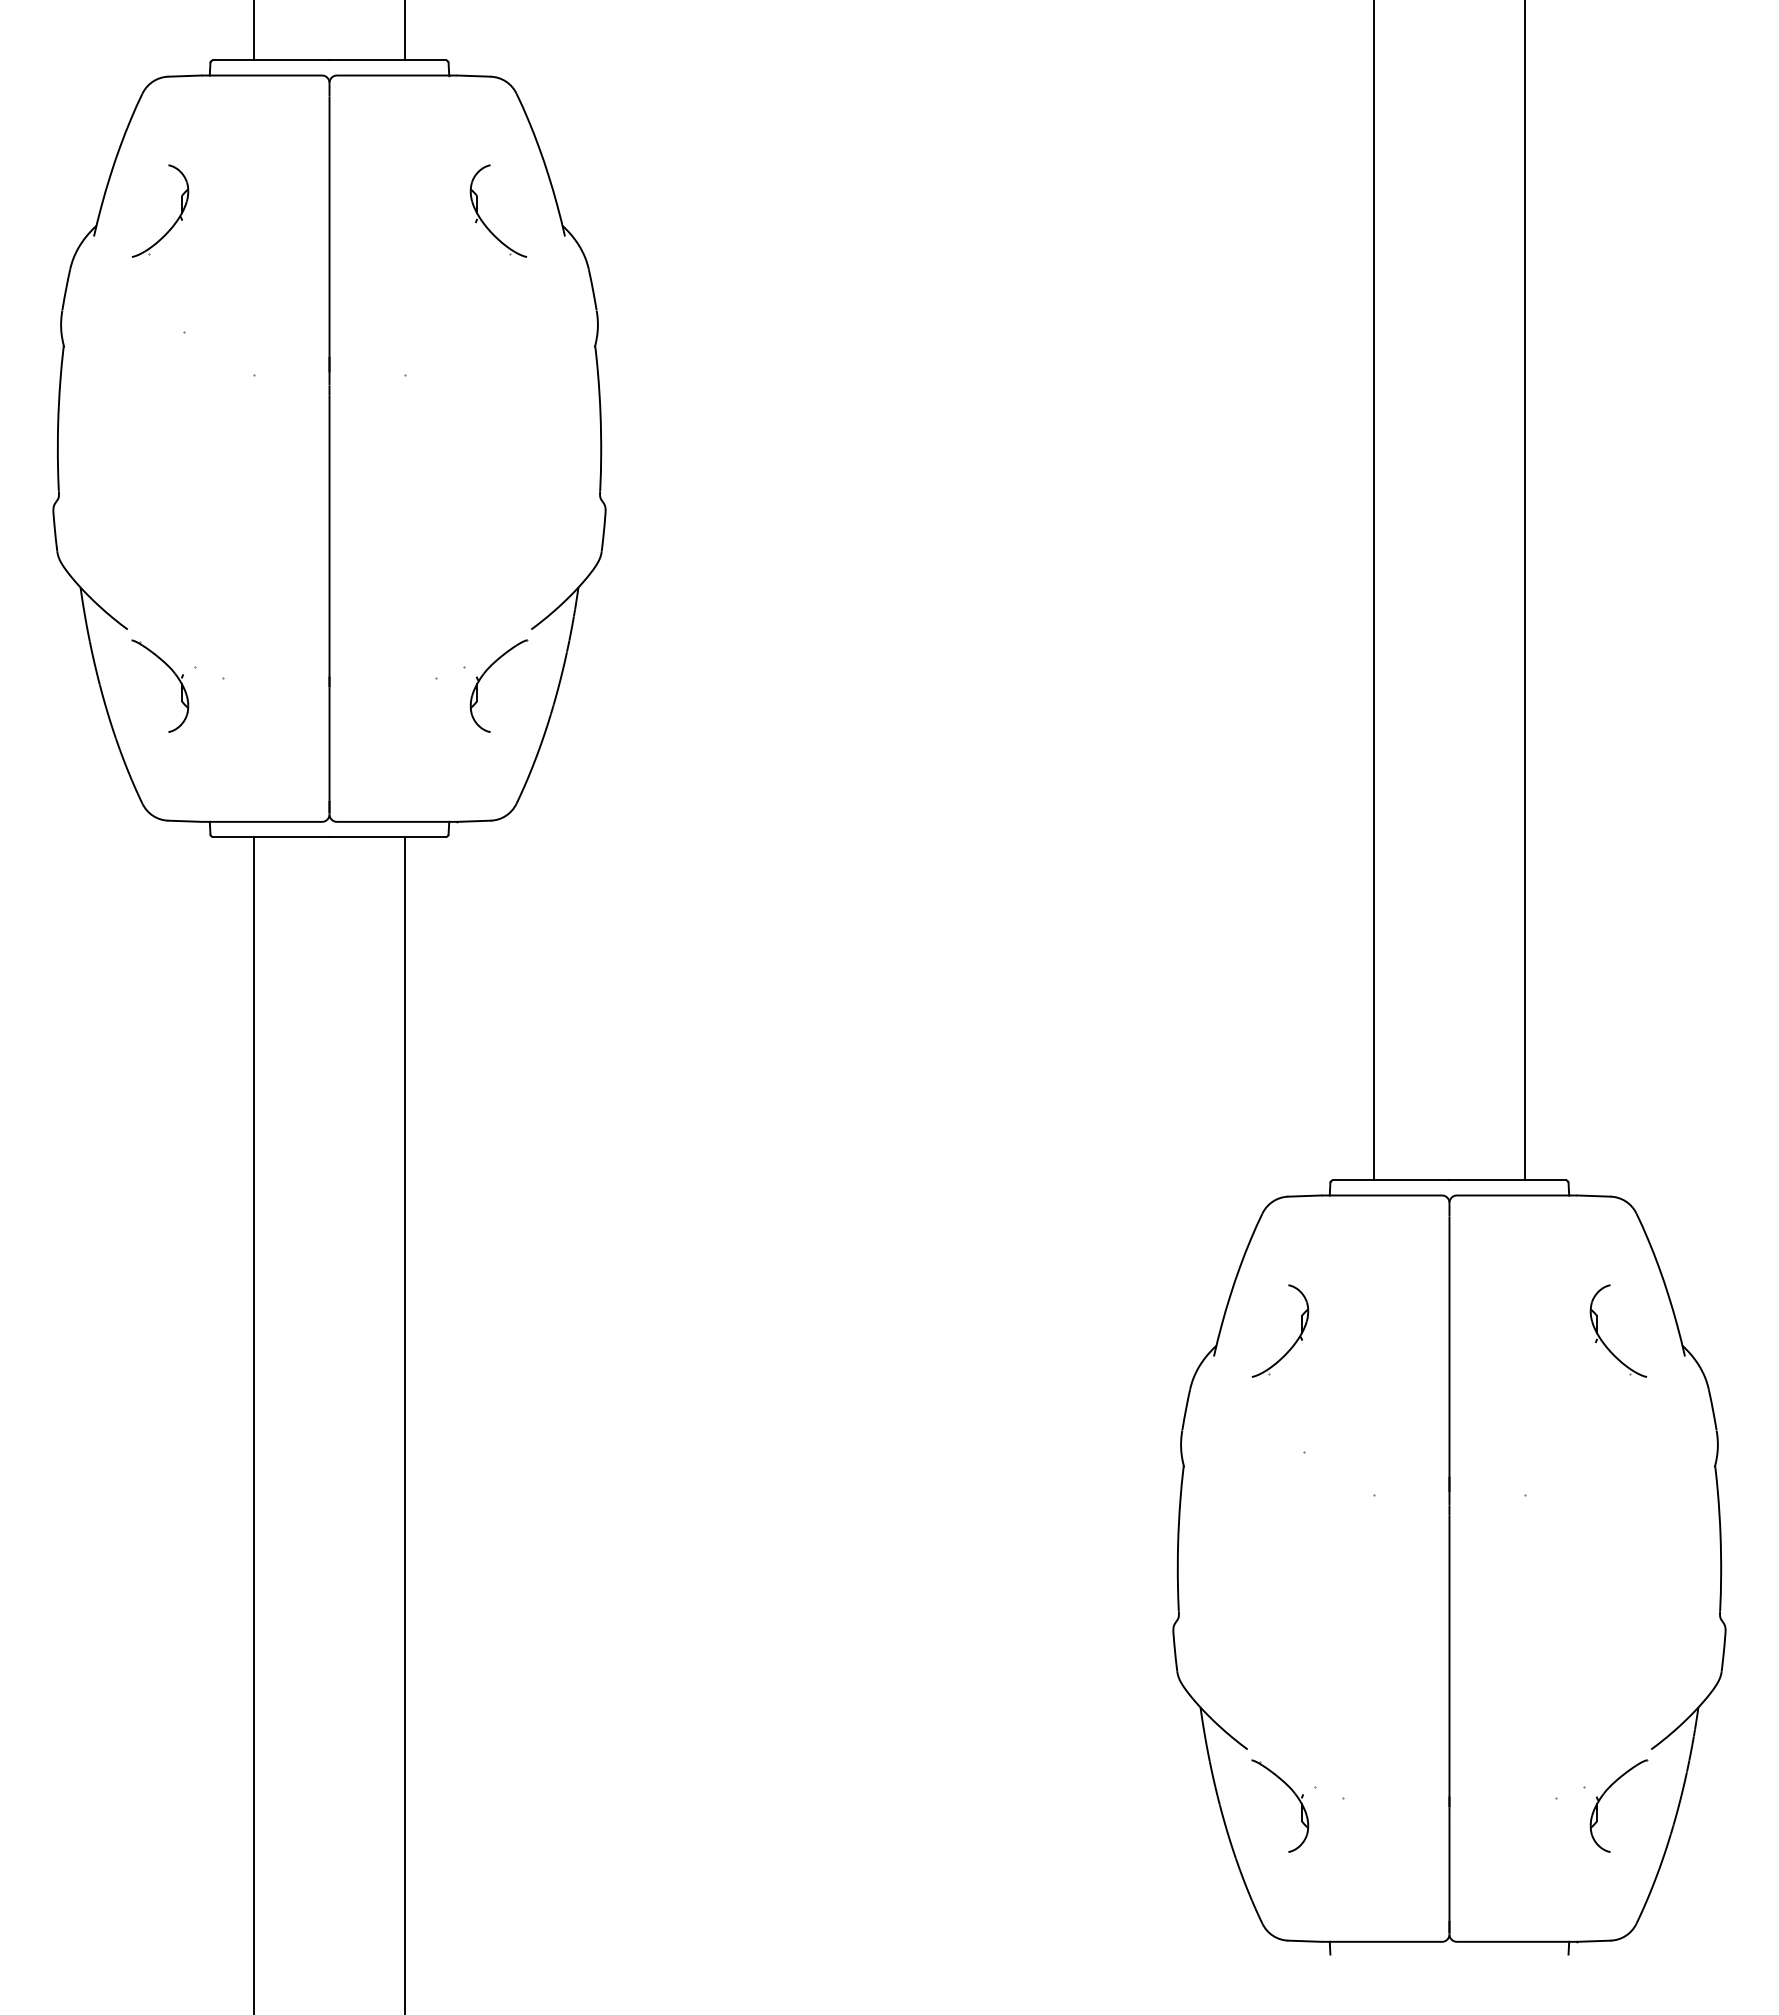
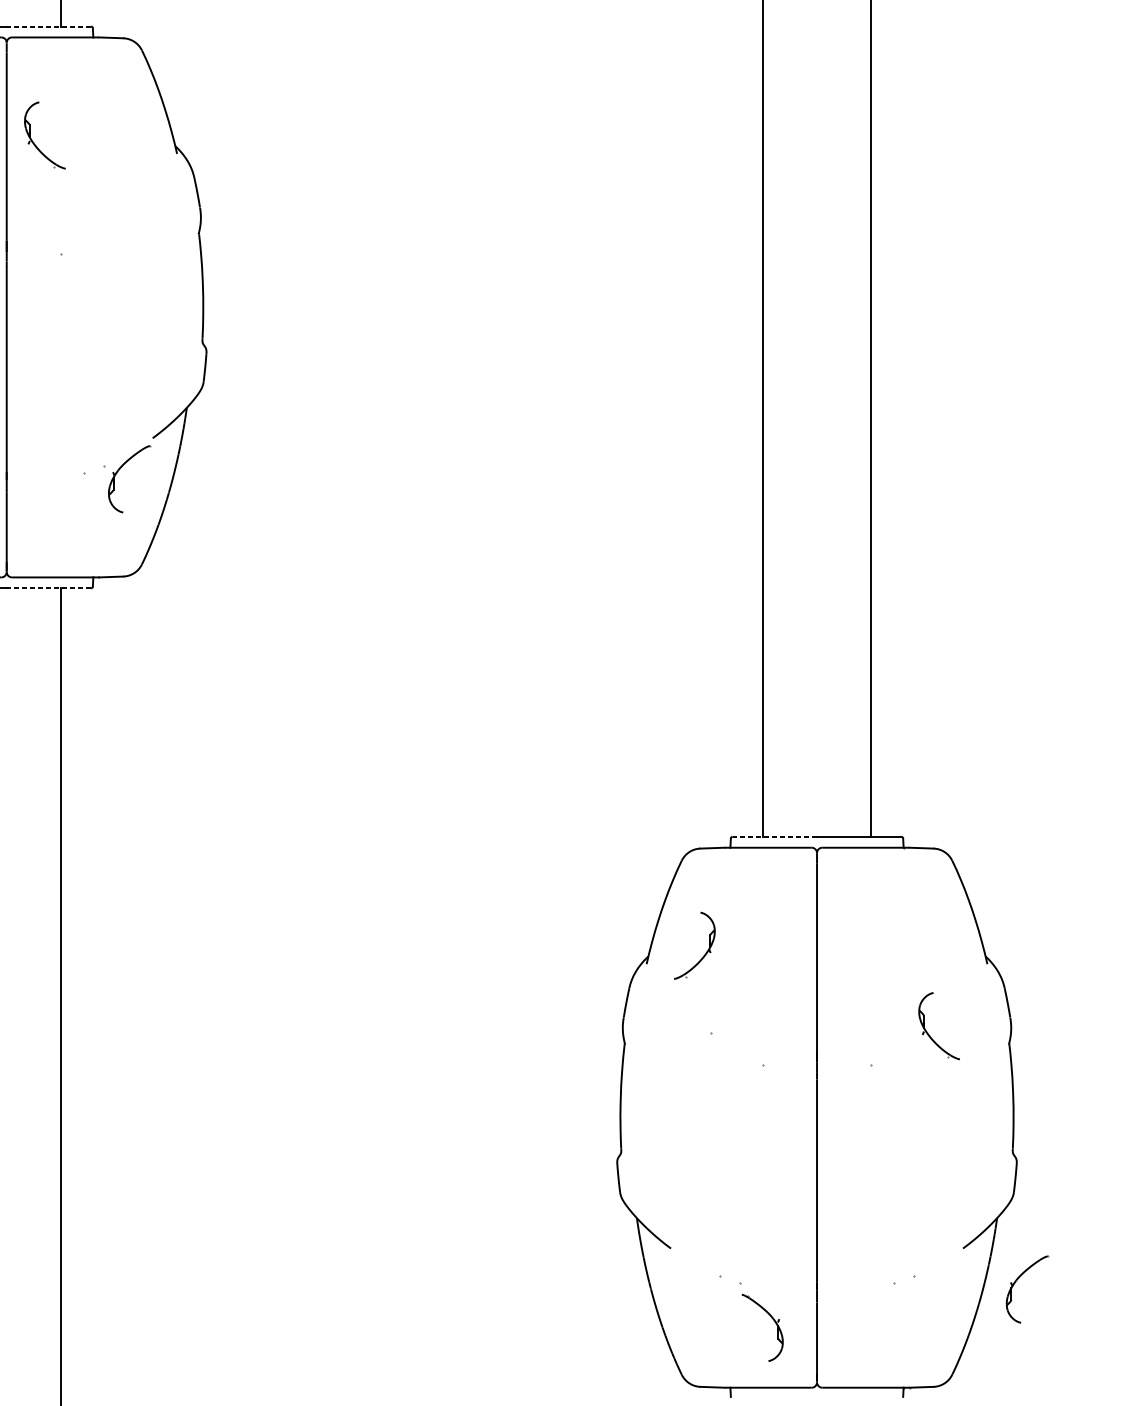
line: (387, 60) -> (48, 26), solid -> dashed
part: (484, 222) -> (34, 143), moved
line: (387, 836) -> (48, 588), solid -> dashed
line: (1390, 1180) -> (774, 836), solid -> dashed
part: (1604, 1342) -> (929, 1034), moved
part: (1292, 1792) -> (771, 1318), moved
part: (1605, 1793) -> (1017, 1280), moved

